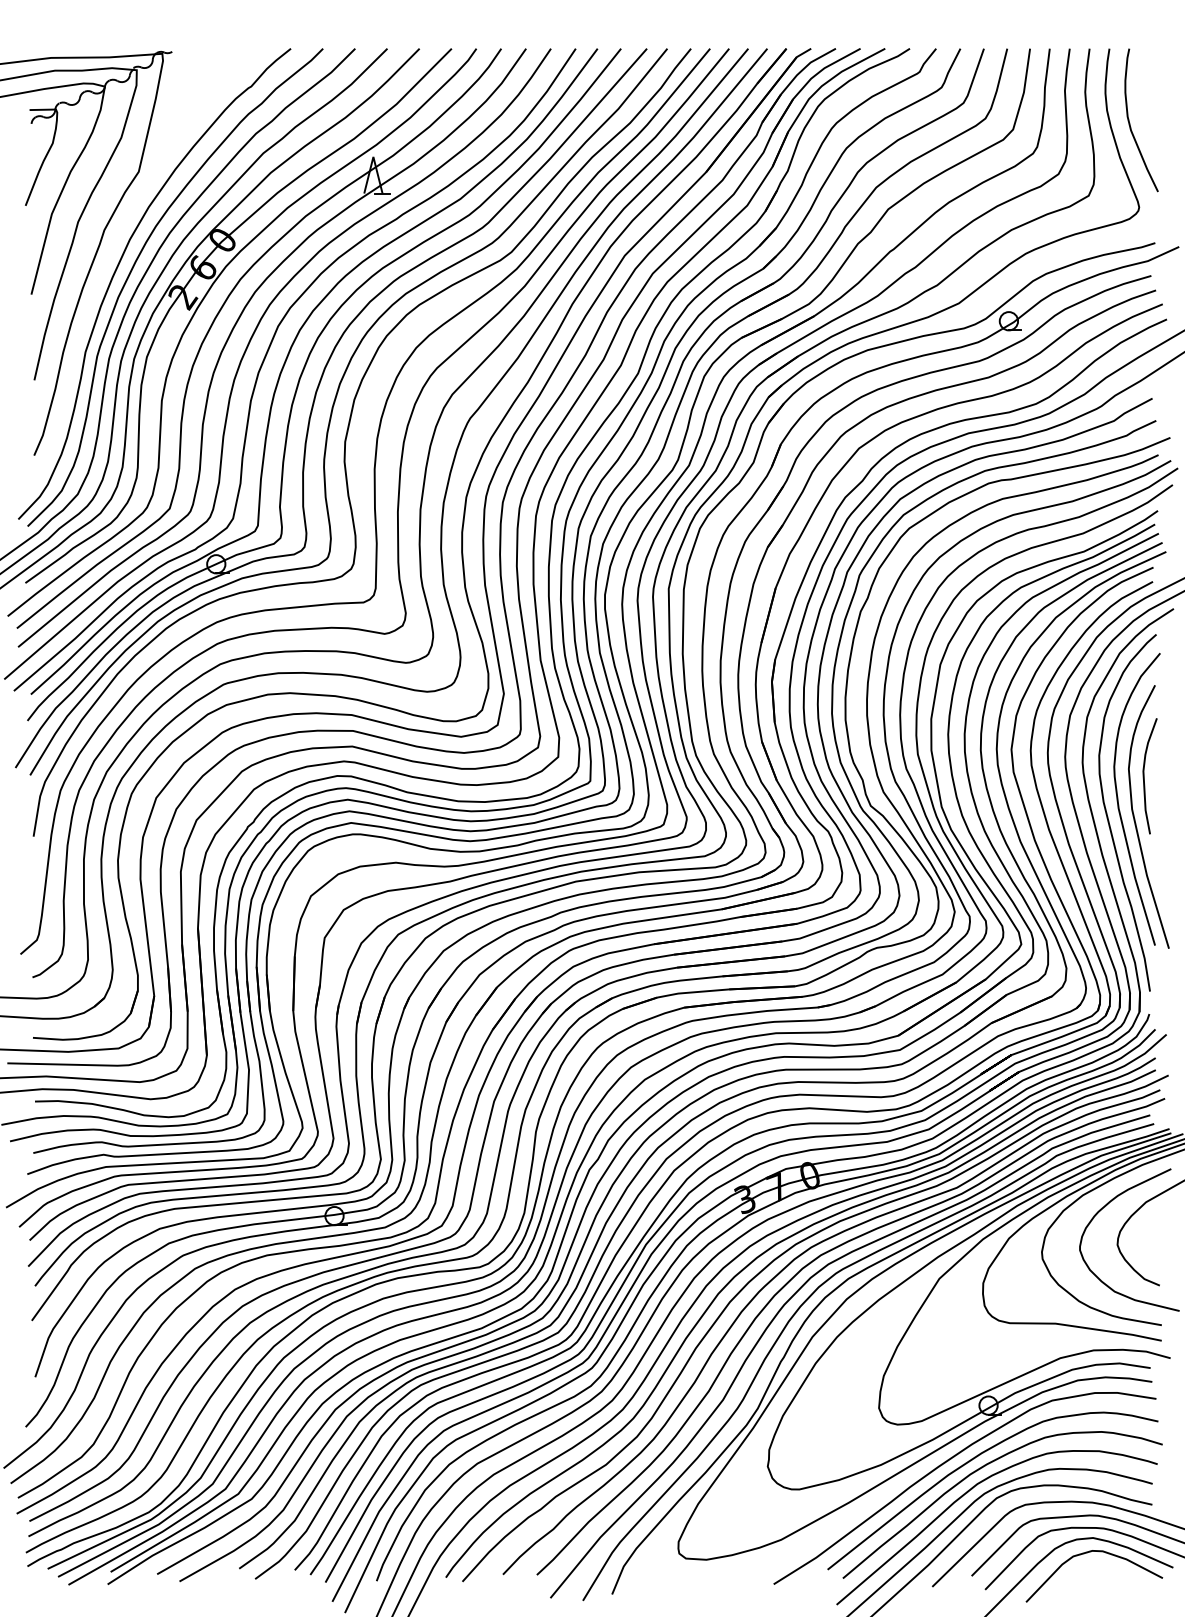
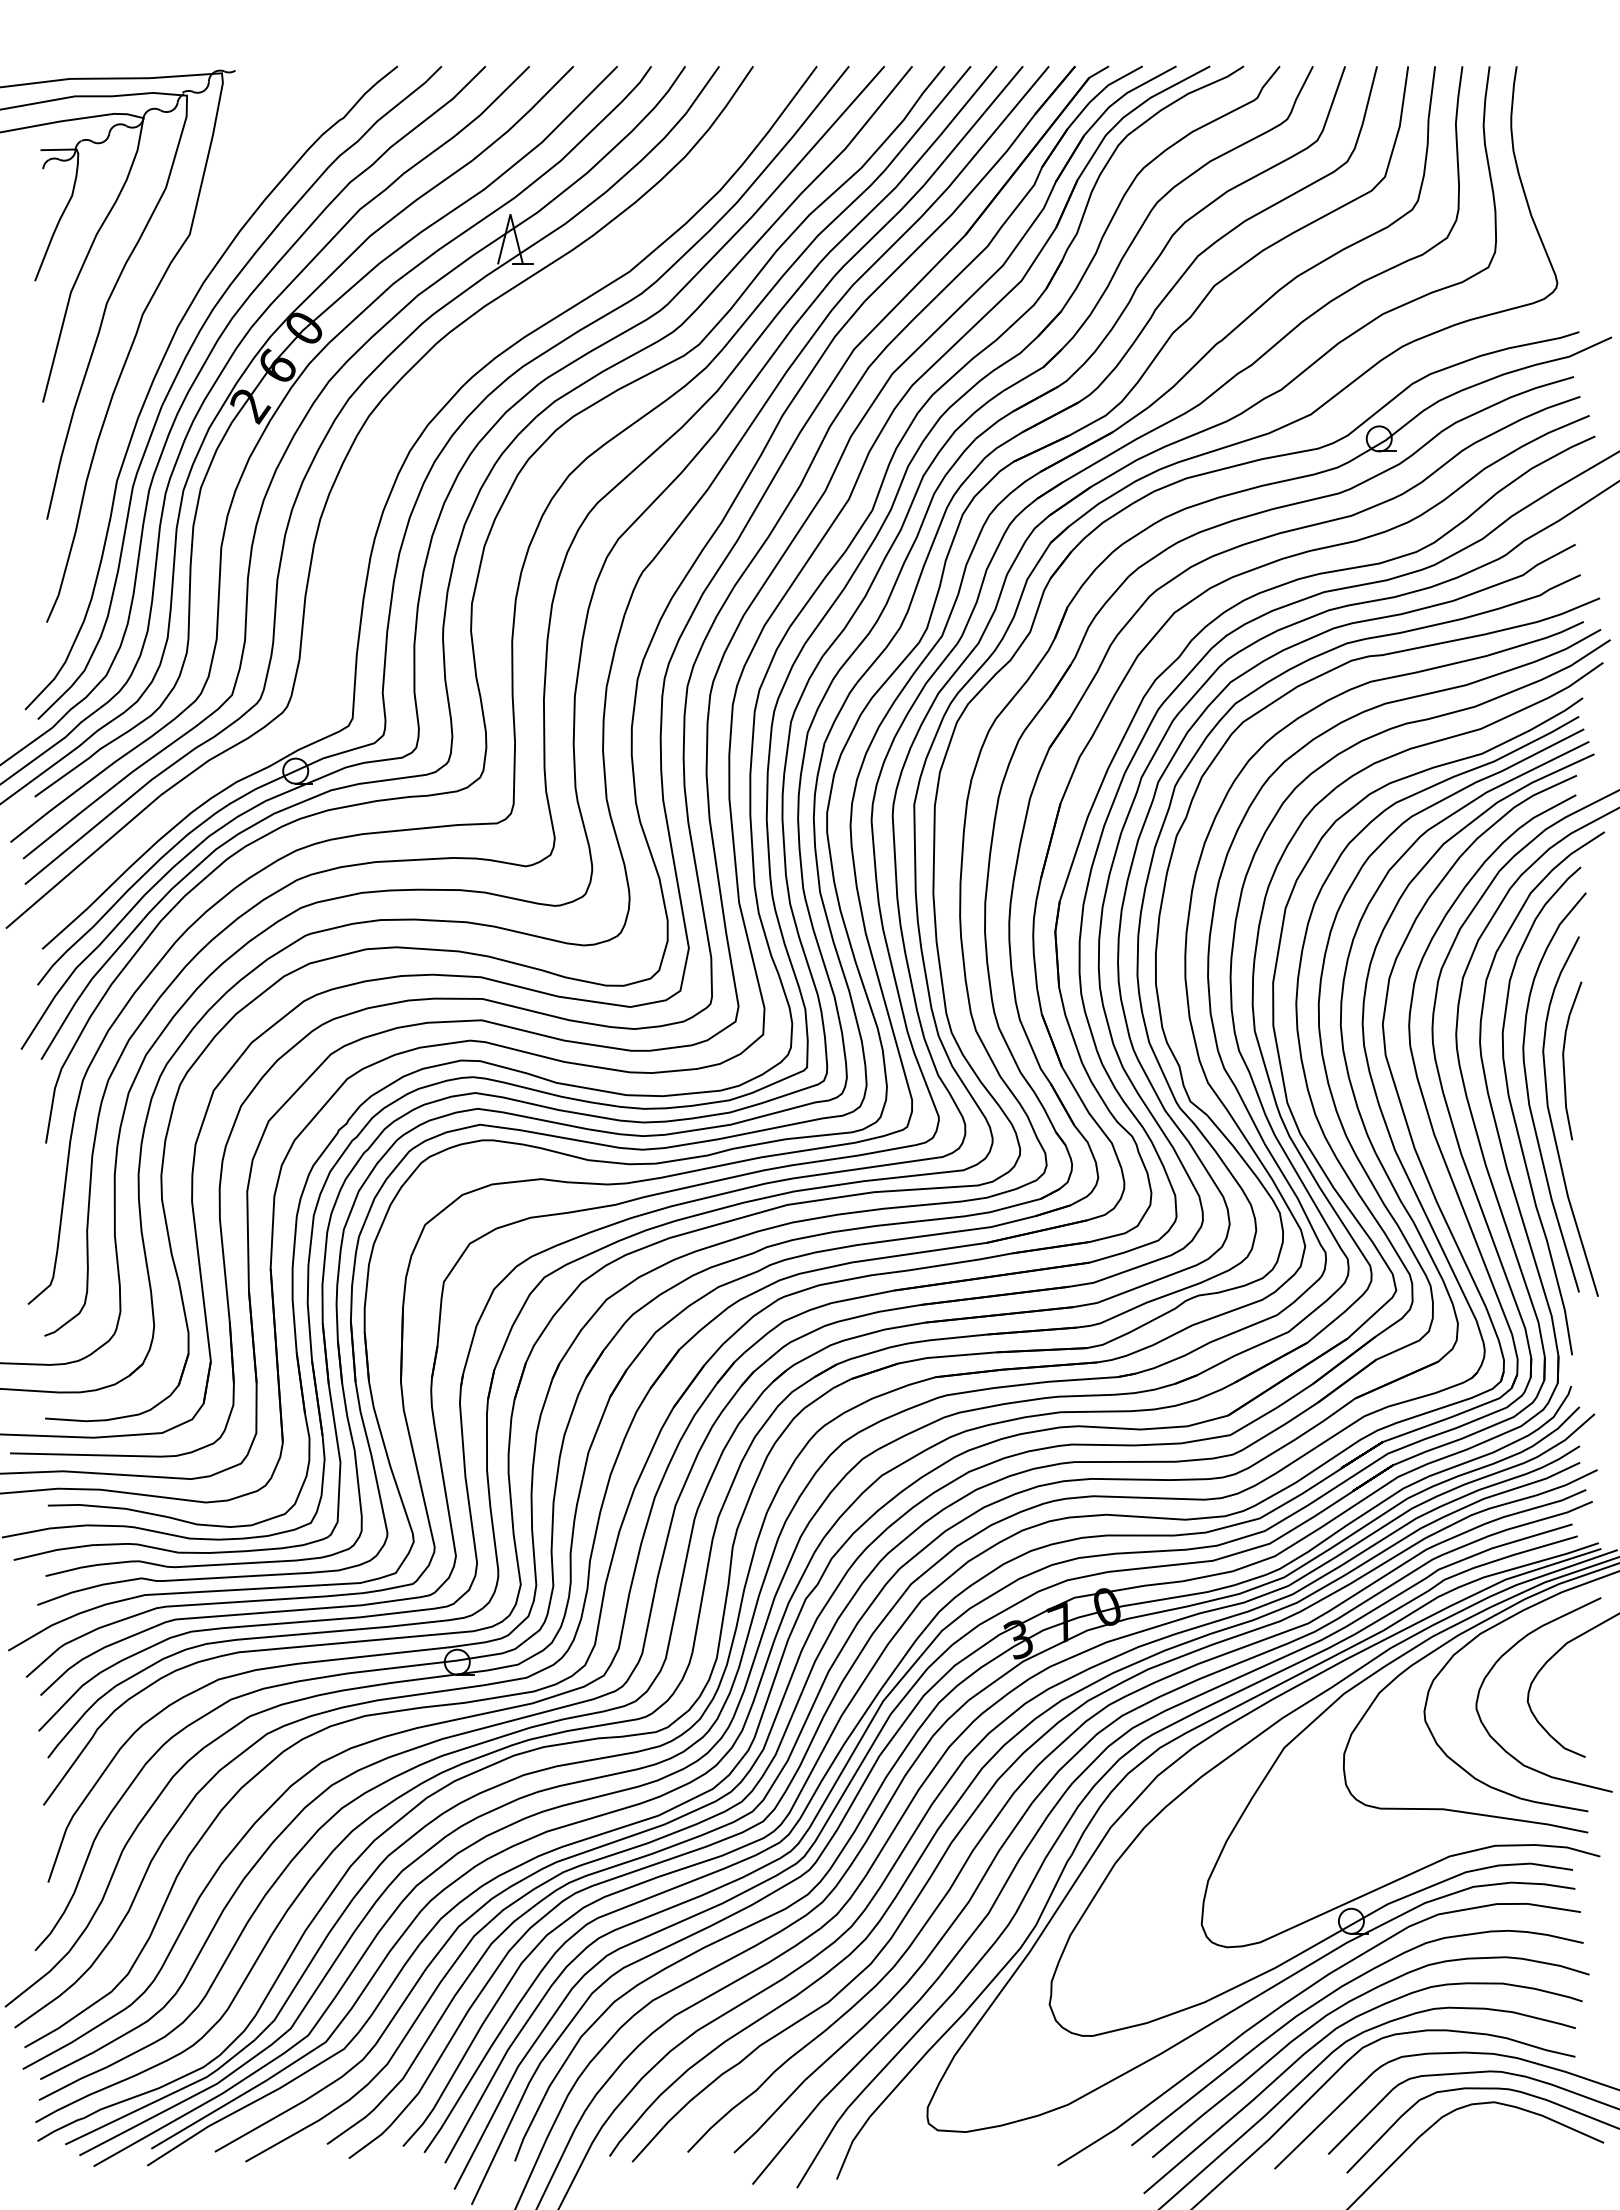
curve: (1129, 121) -> (1544, 166), removed
curve: (266, 356) -> (364, 486), removed
curve: (1086, 1553) -> (1485, 2123), removed

